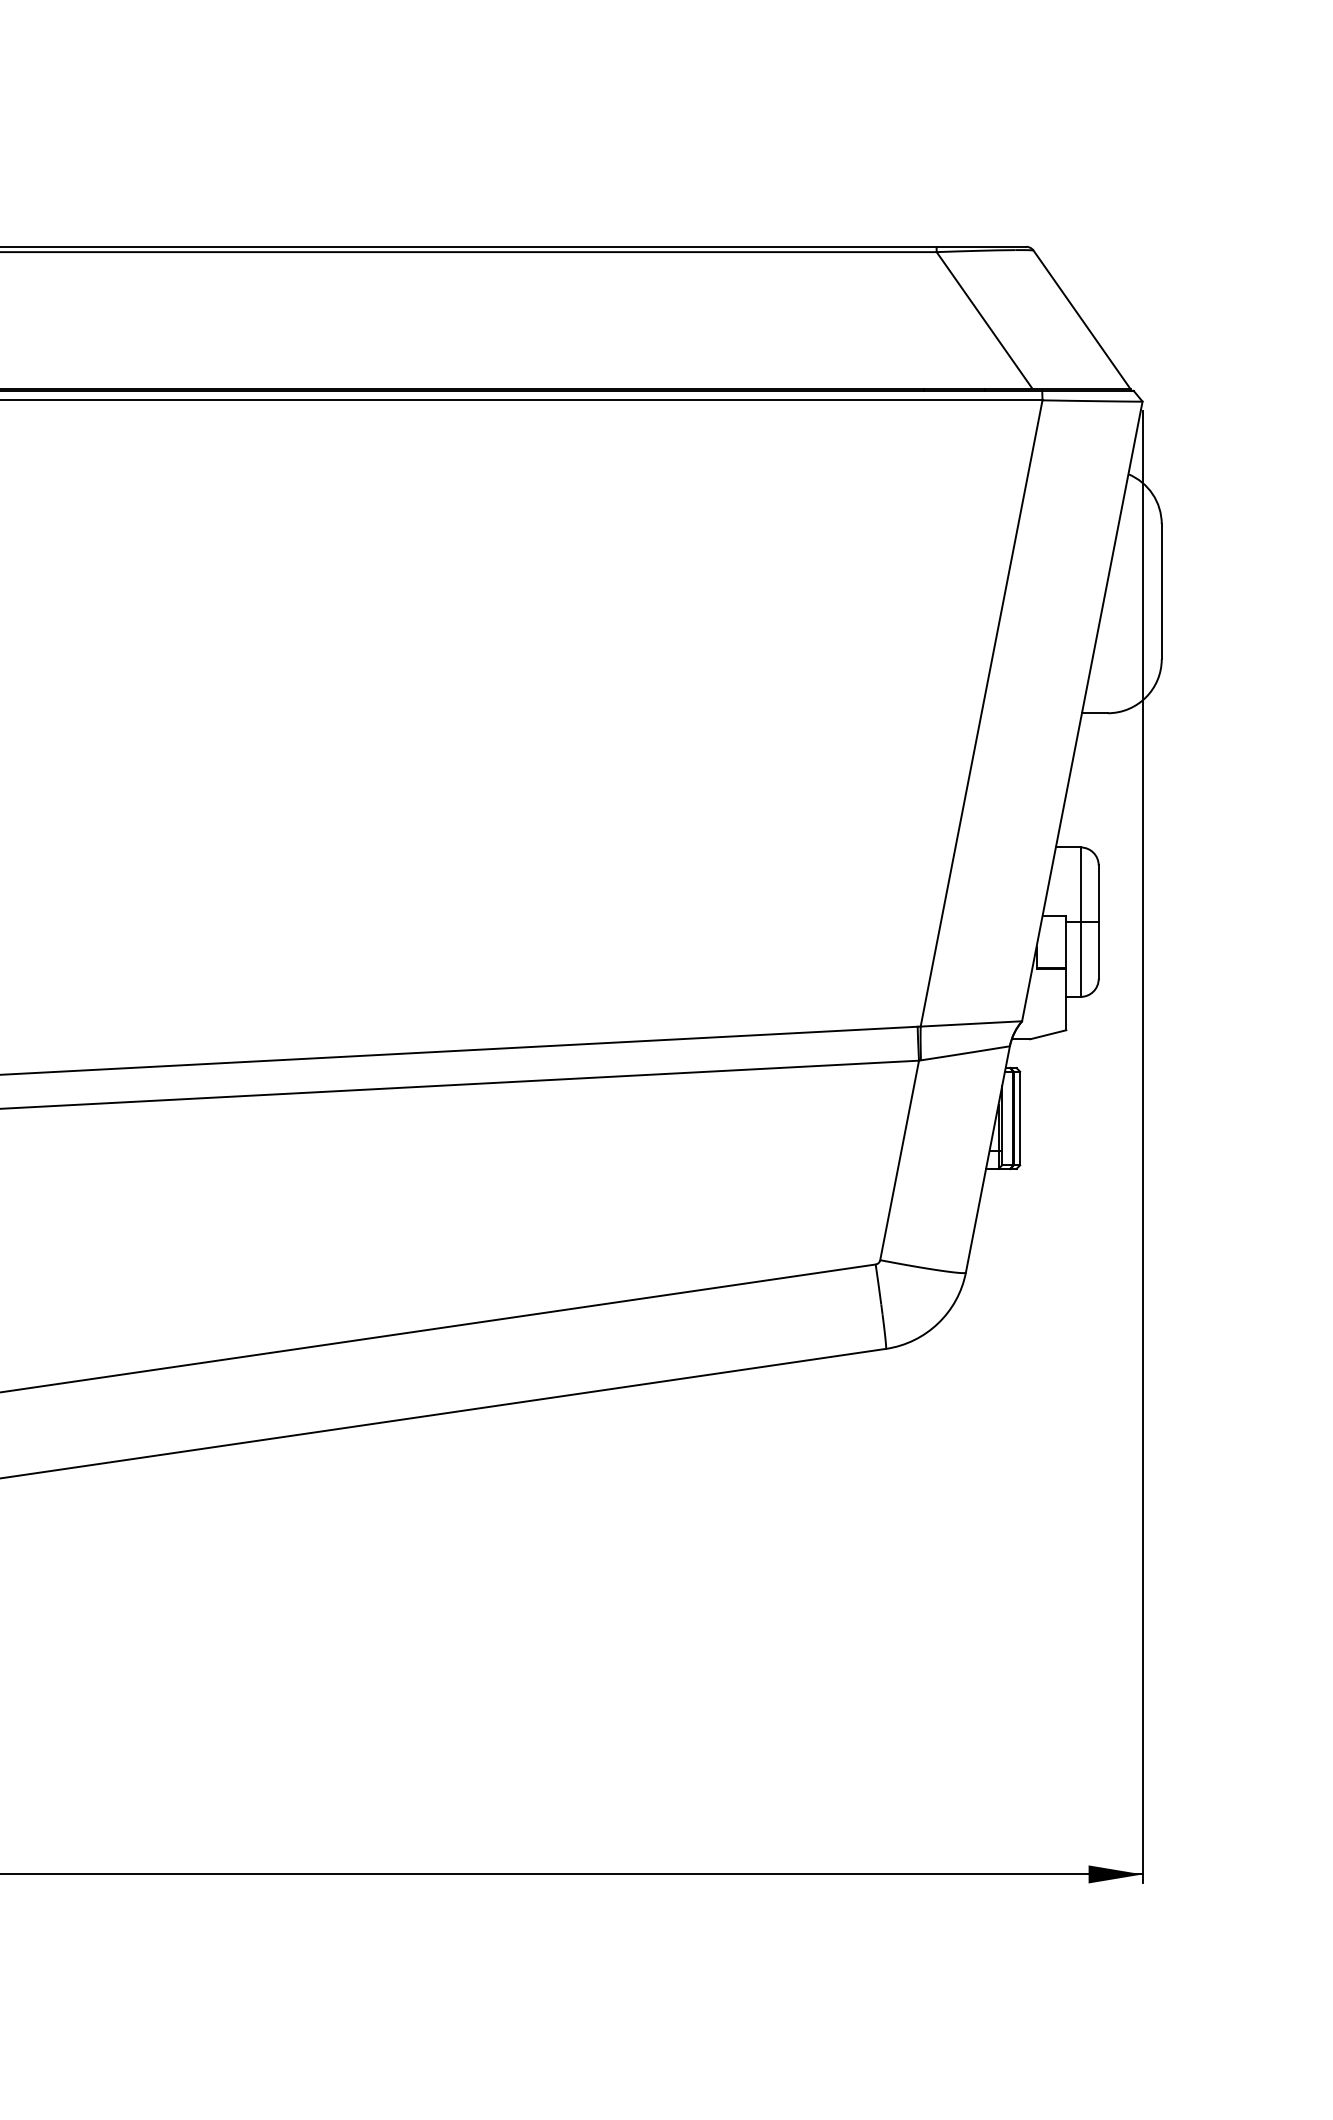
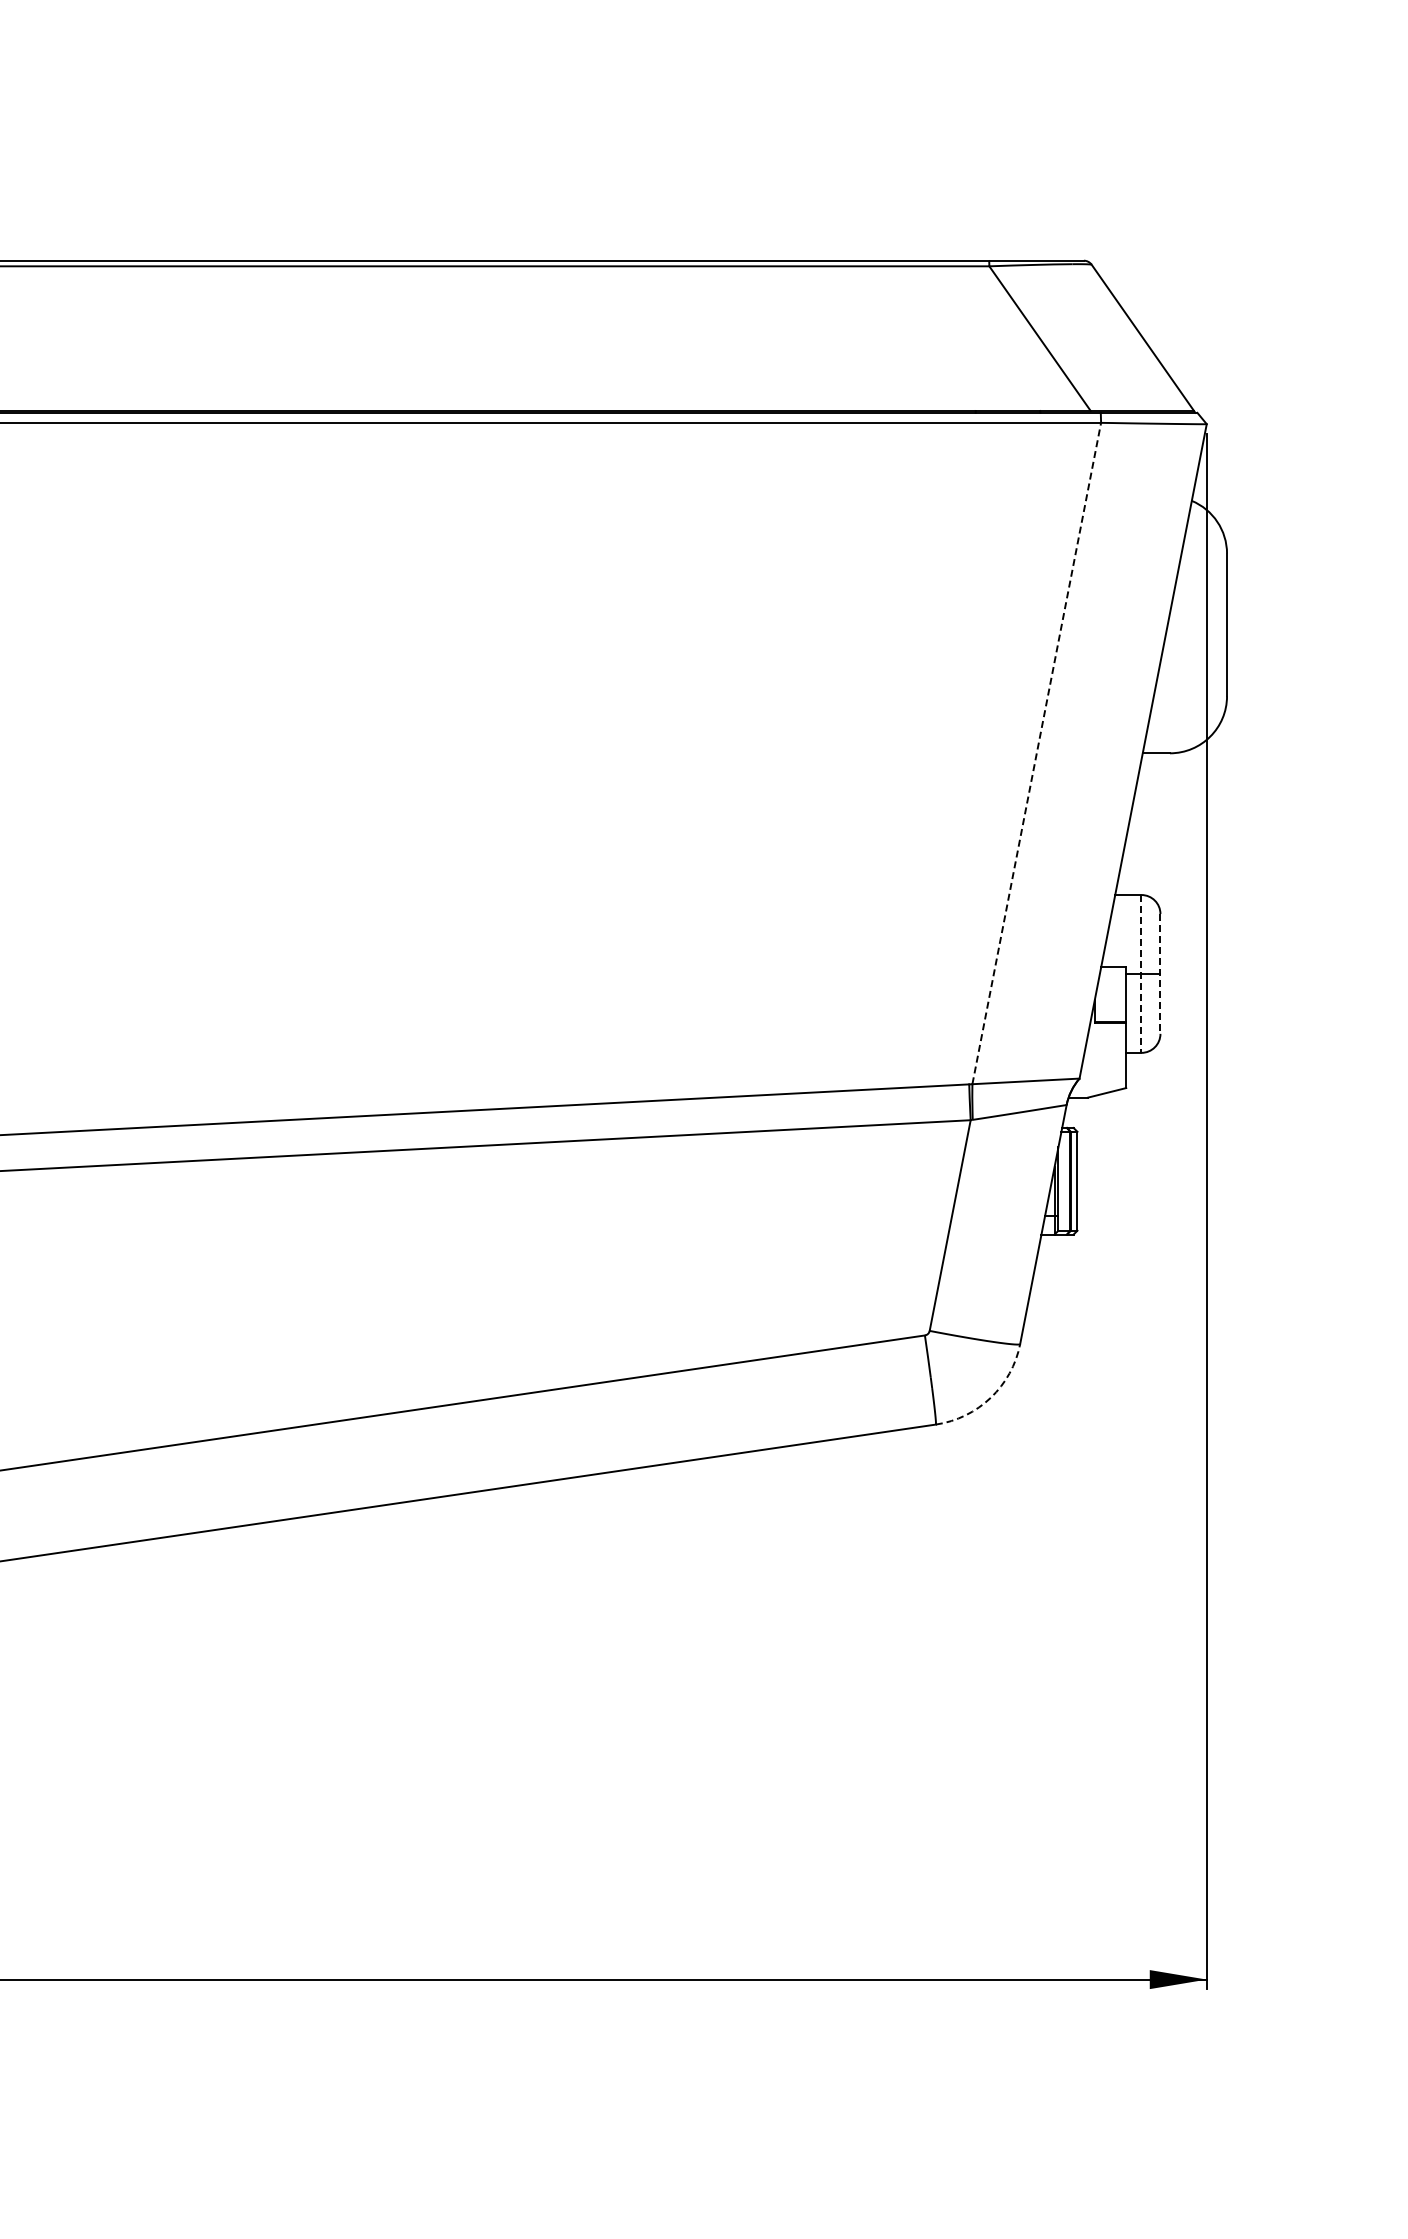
line: (981, 713) -> (1036, 753), solid -> dashed
line: (1080, 921) -> (1141, 973), solid -> dashed
line: (1098, 921) -> (1160, 973), solid -> dashed
arc: (937, 1323) -> (990, 1397), solid -> dashed

